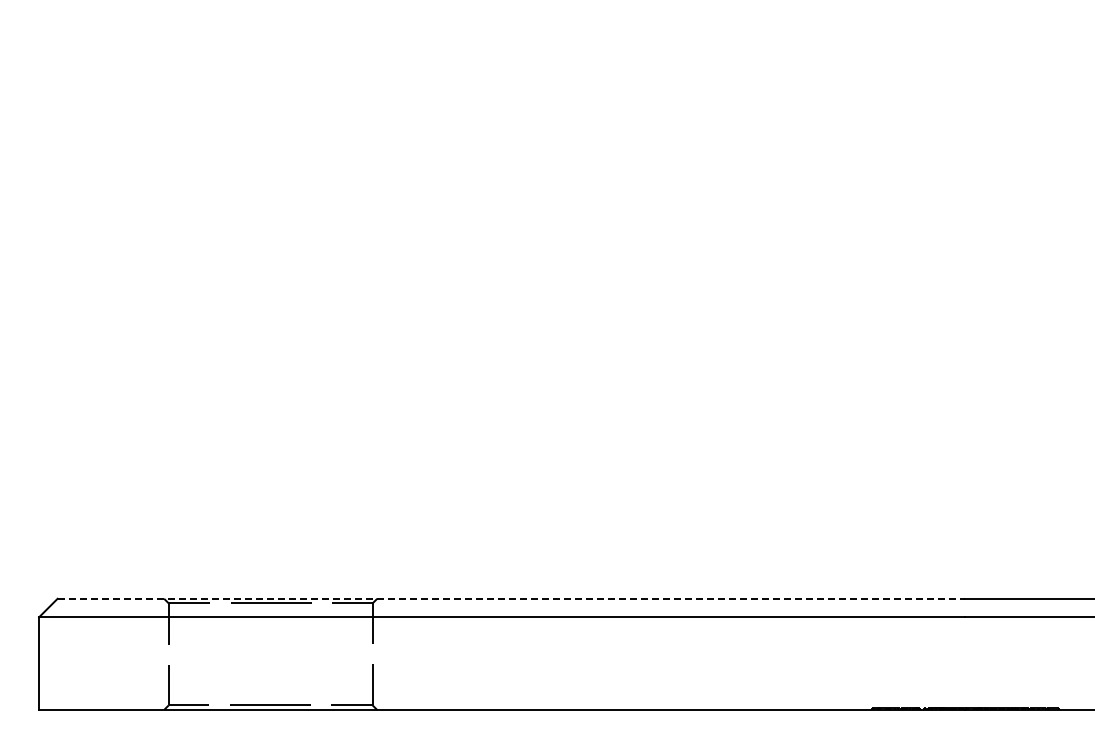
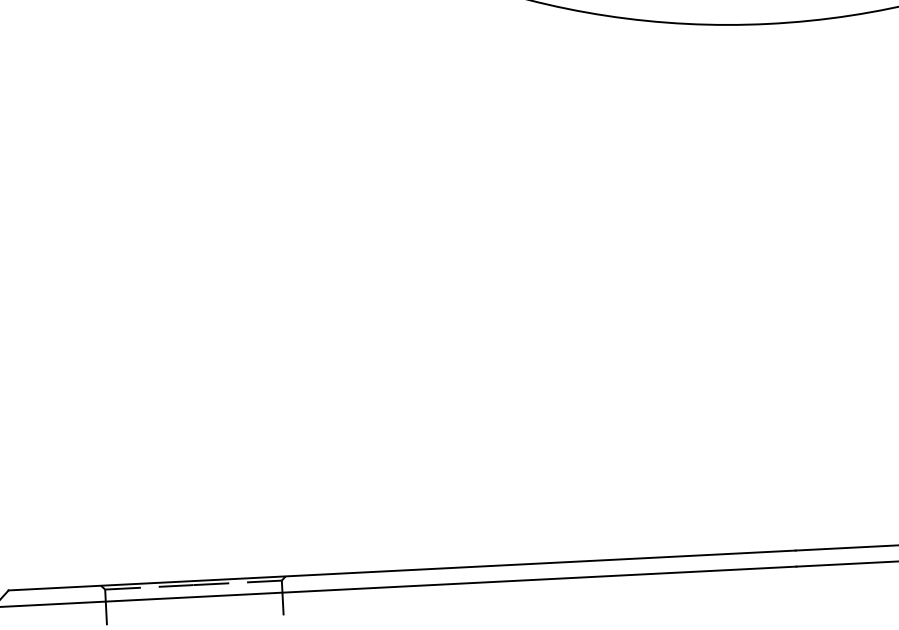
line: (511, 598) -> (402, 570), dashed -> solid

